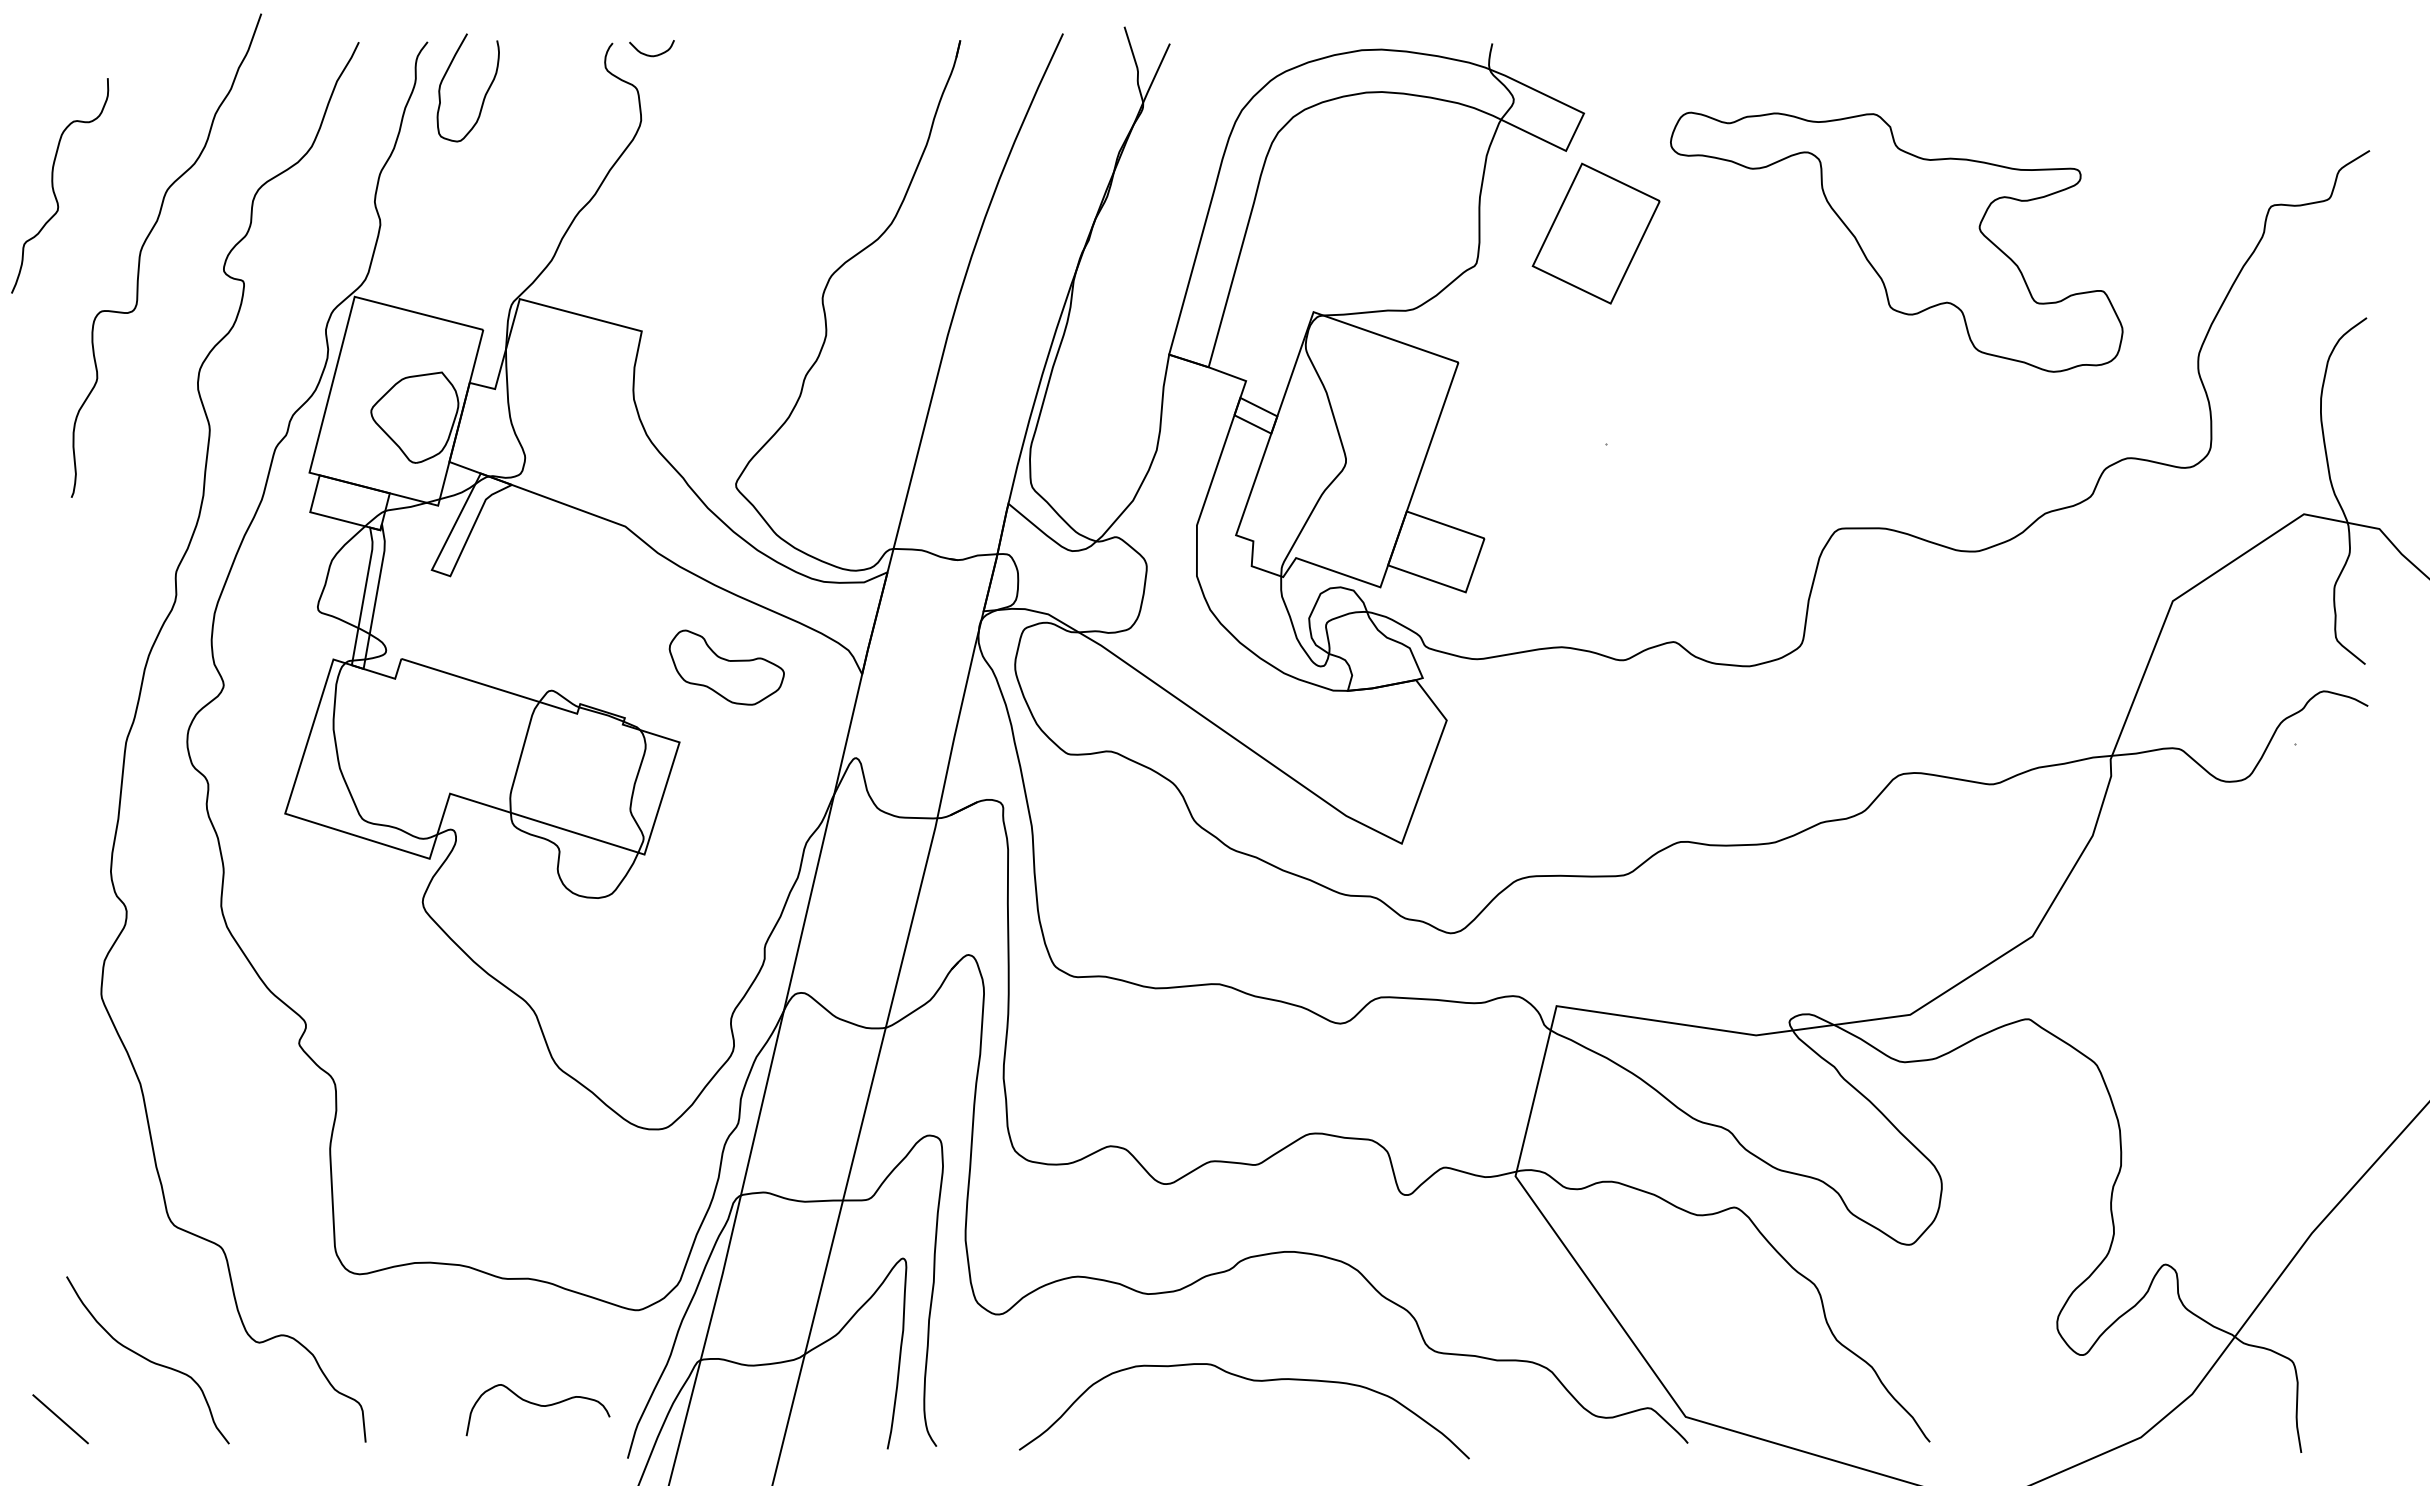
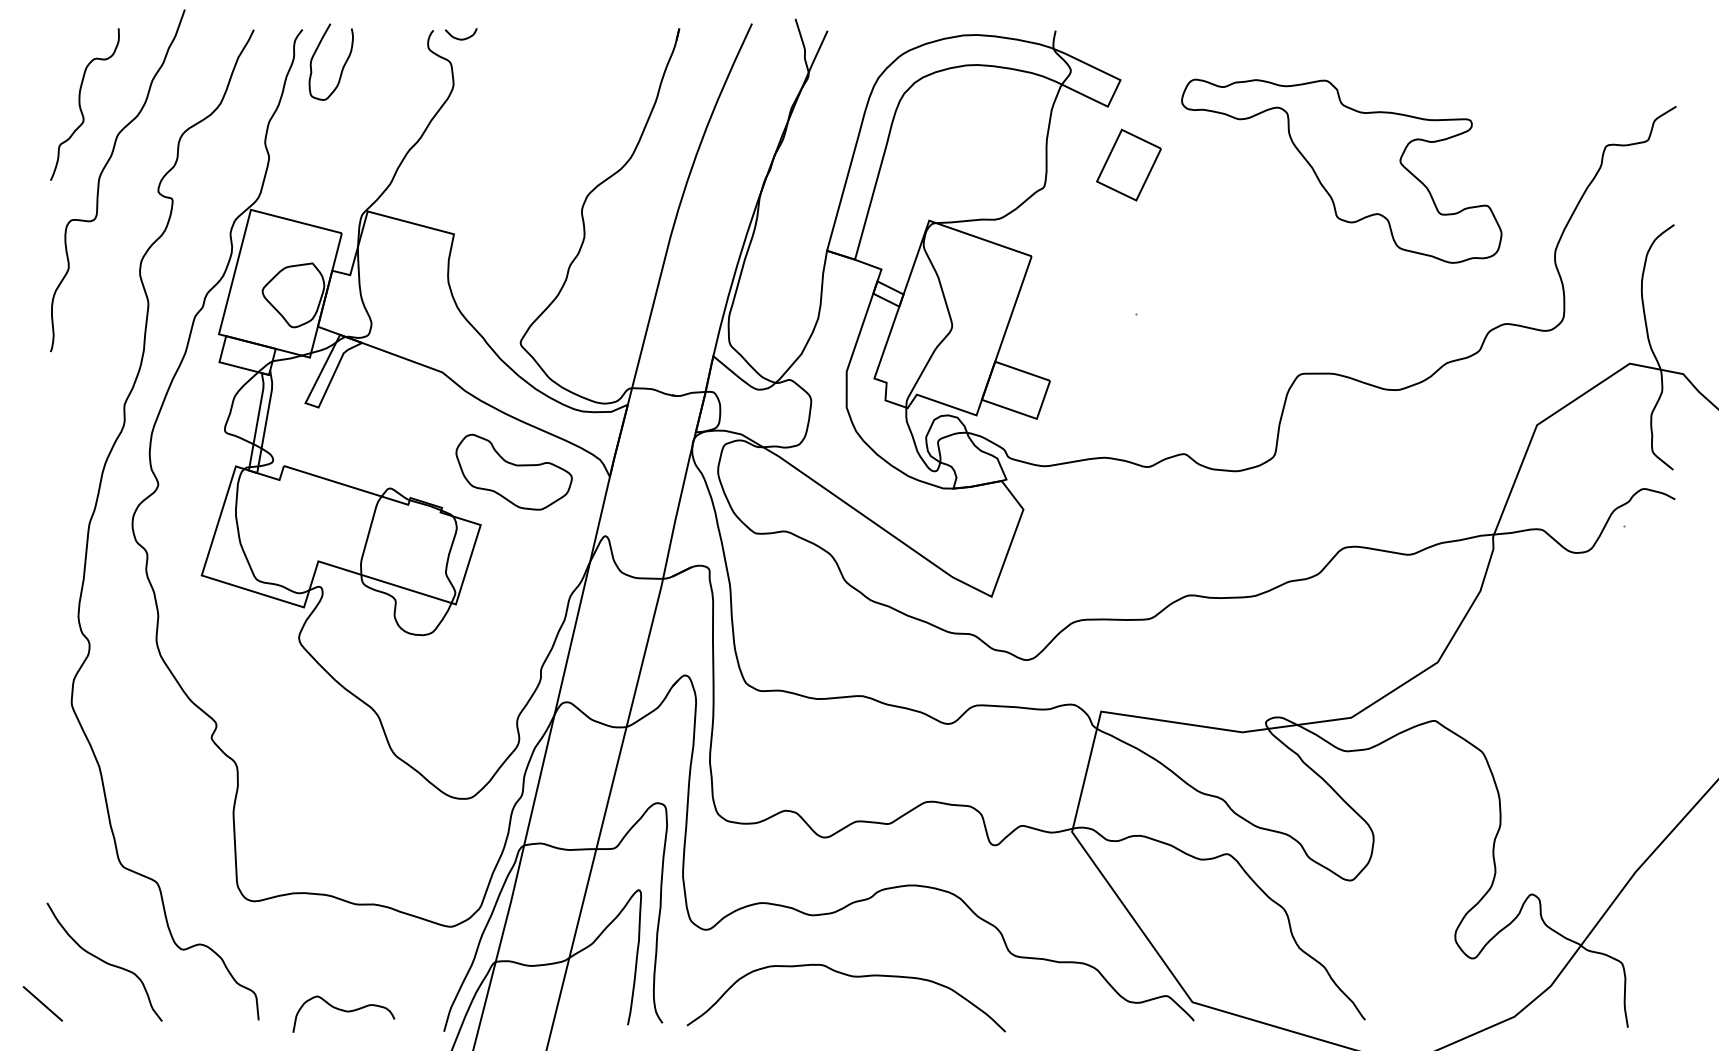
curve: (53, 185) -> (80, 104), moved
part: (1595, 233) -> (1128, 165), size x0.71
part: (726, 667) -> (513, 472), size x1.43
curve: (1252, 1381) -> (852, 977), moved
curve: (539, 1406) -> (344, 1011), moved

